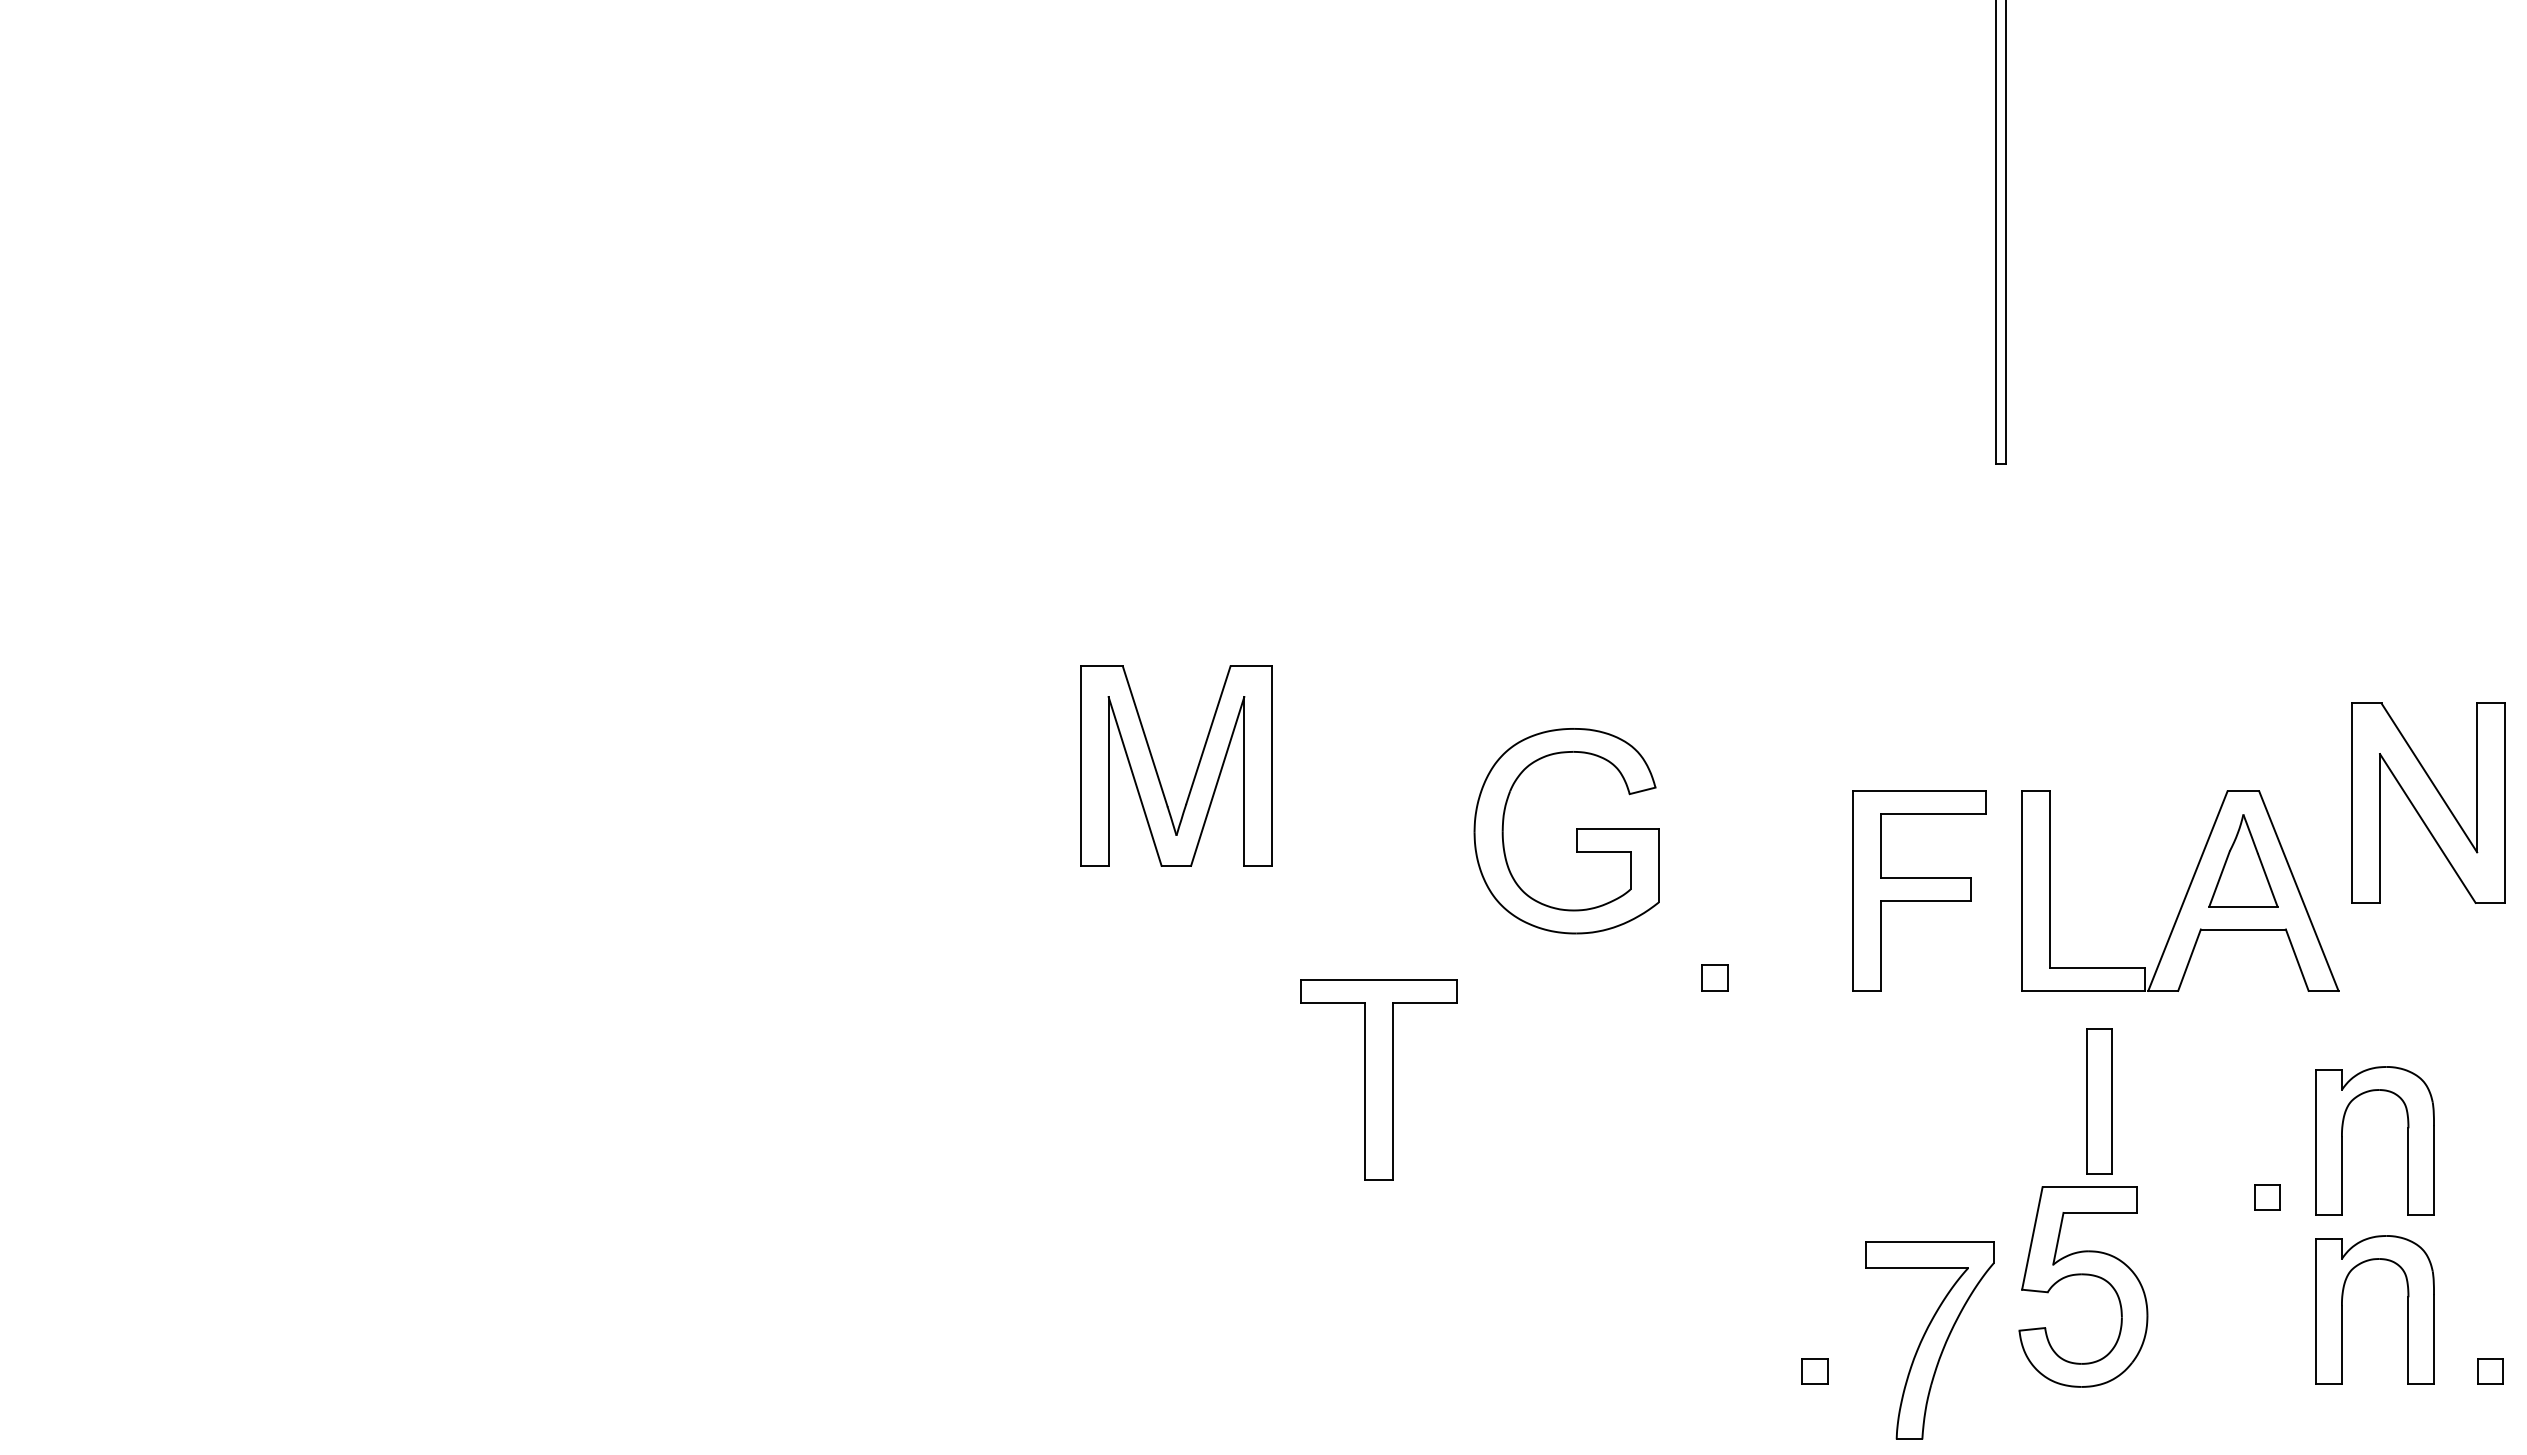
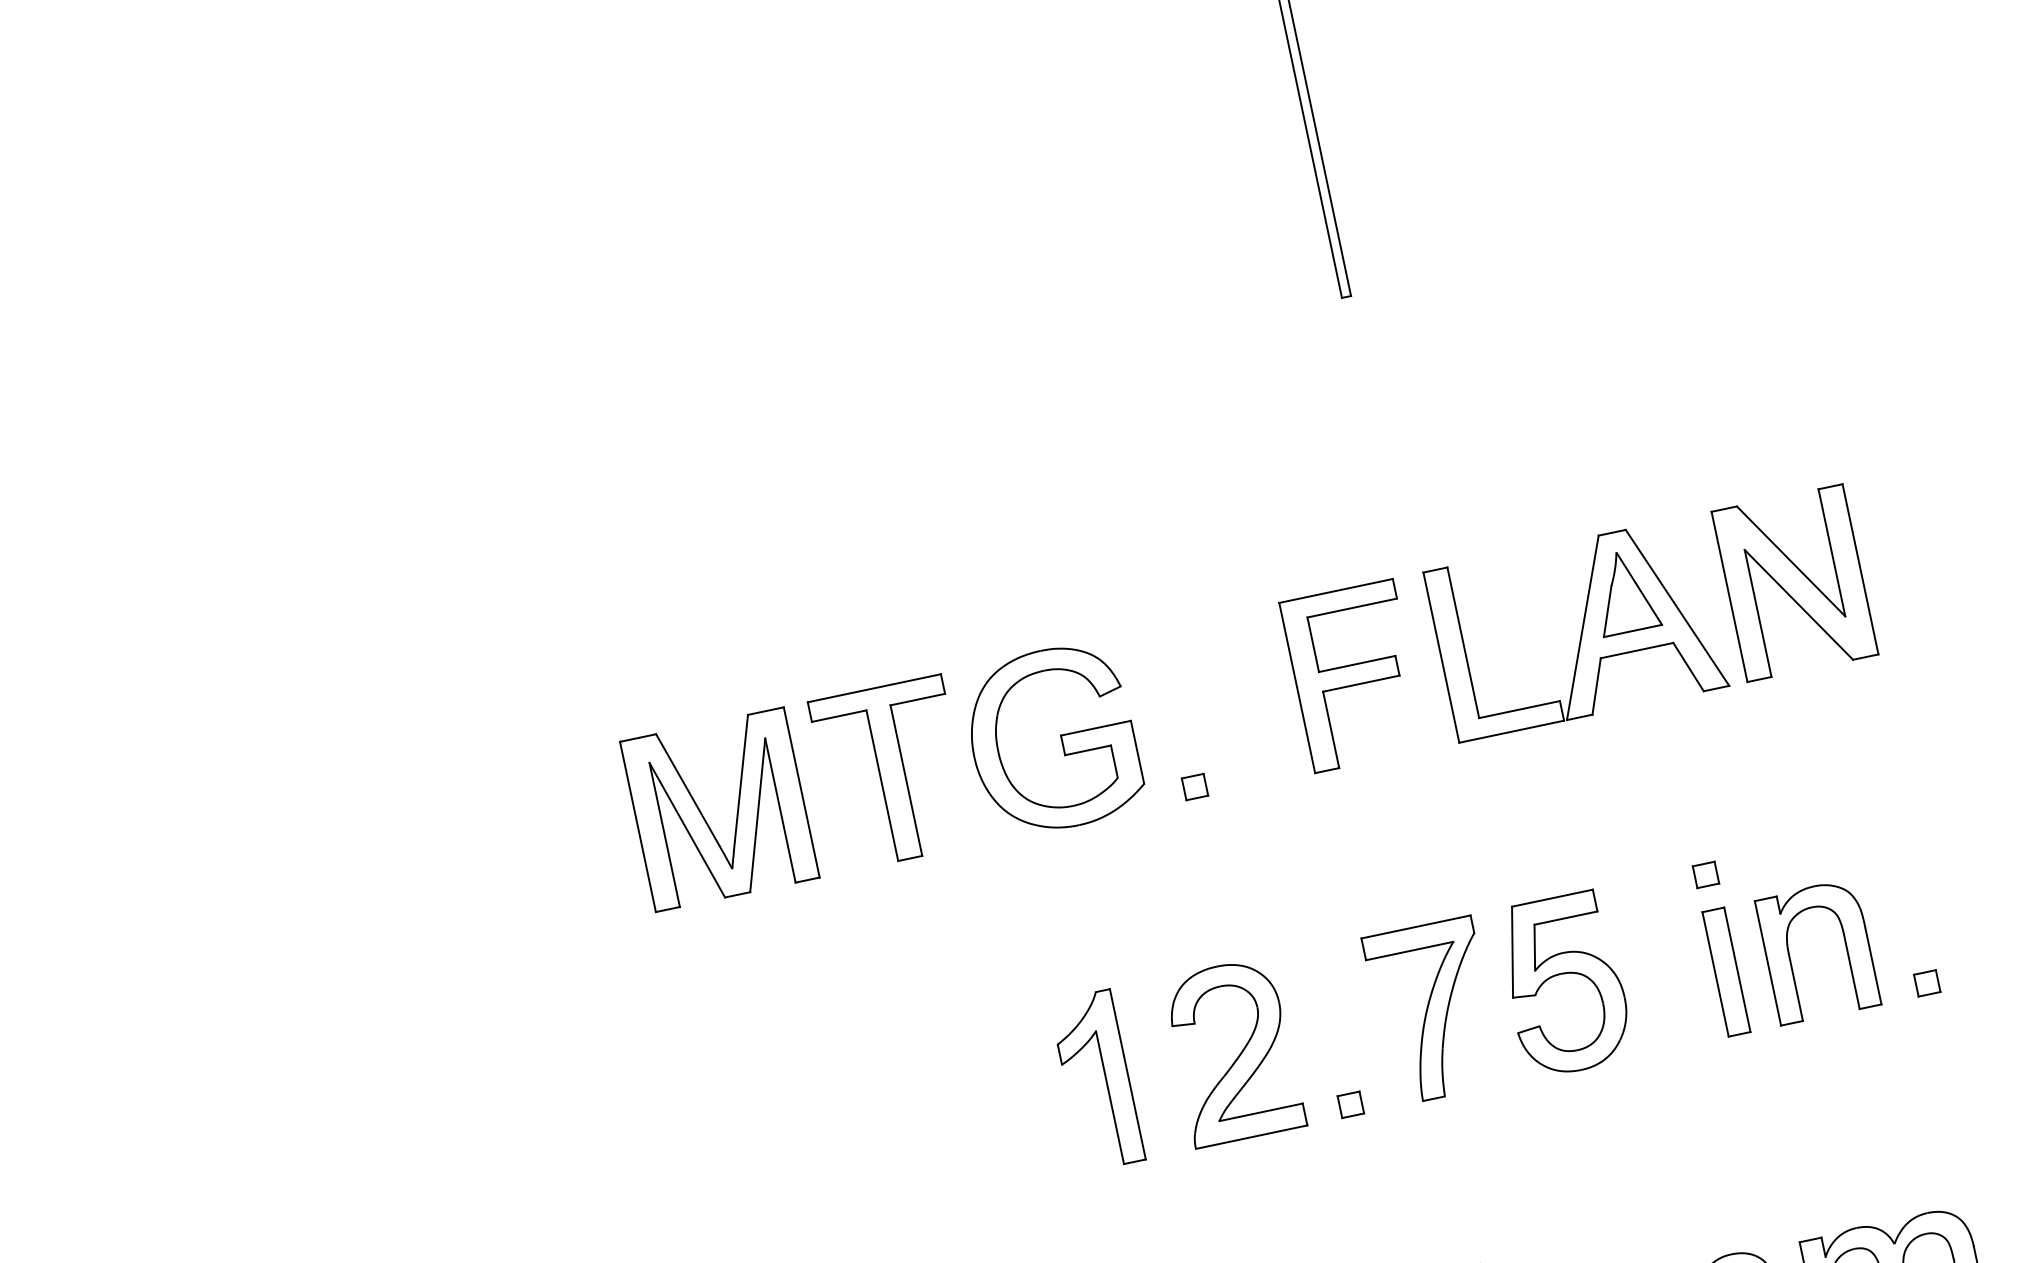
part: (1157, 771) -> (704, 817), moved
part: (2428, 802) -> (1794, 582), moved
part: (1576, 831) -> (1061, 738), moved
part: (1378, 1079) -> (892, 772), moved
part: (2099, 1101) -> (1726, 972), moved
part: (2342, 1140) -> (1759, 812), removed
part: (1545, 1284) -> (1105, 1078), added
part: (1701, 1288) -> (1239, 1054), added
part: (1929, 1340) -> (1433, 1010), moved

